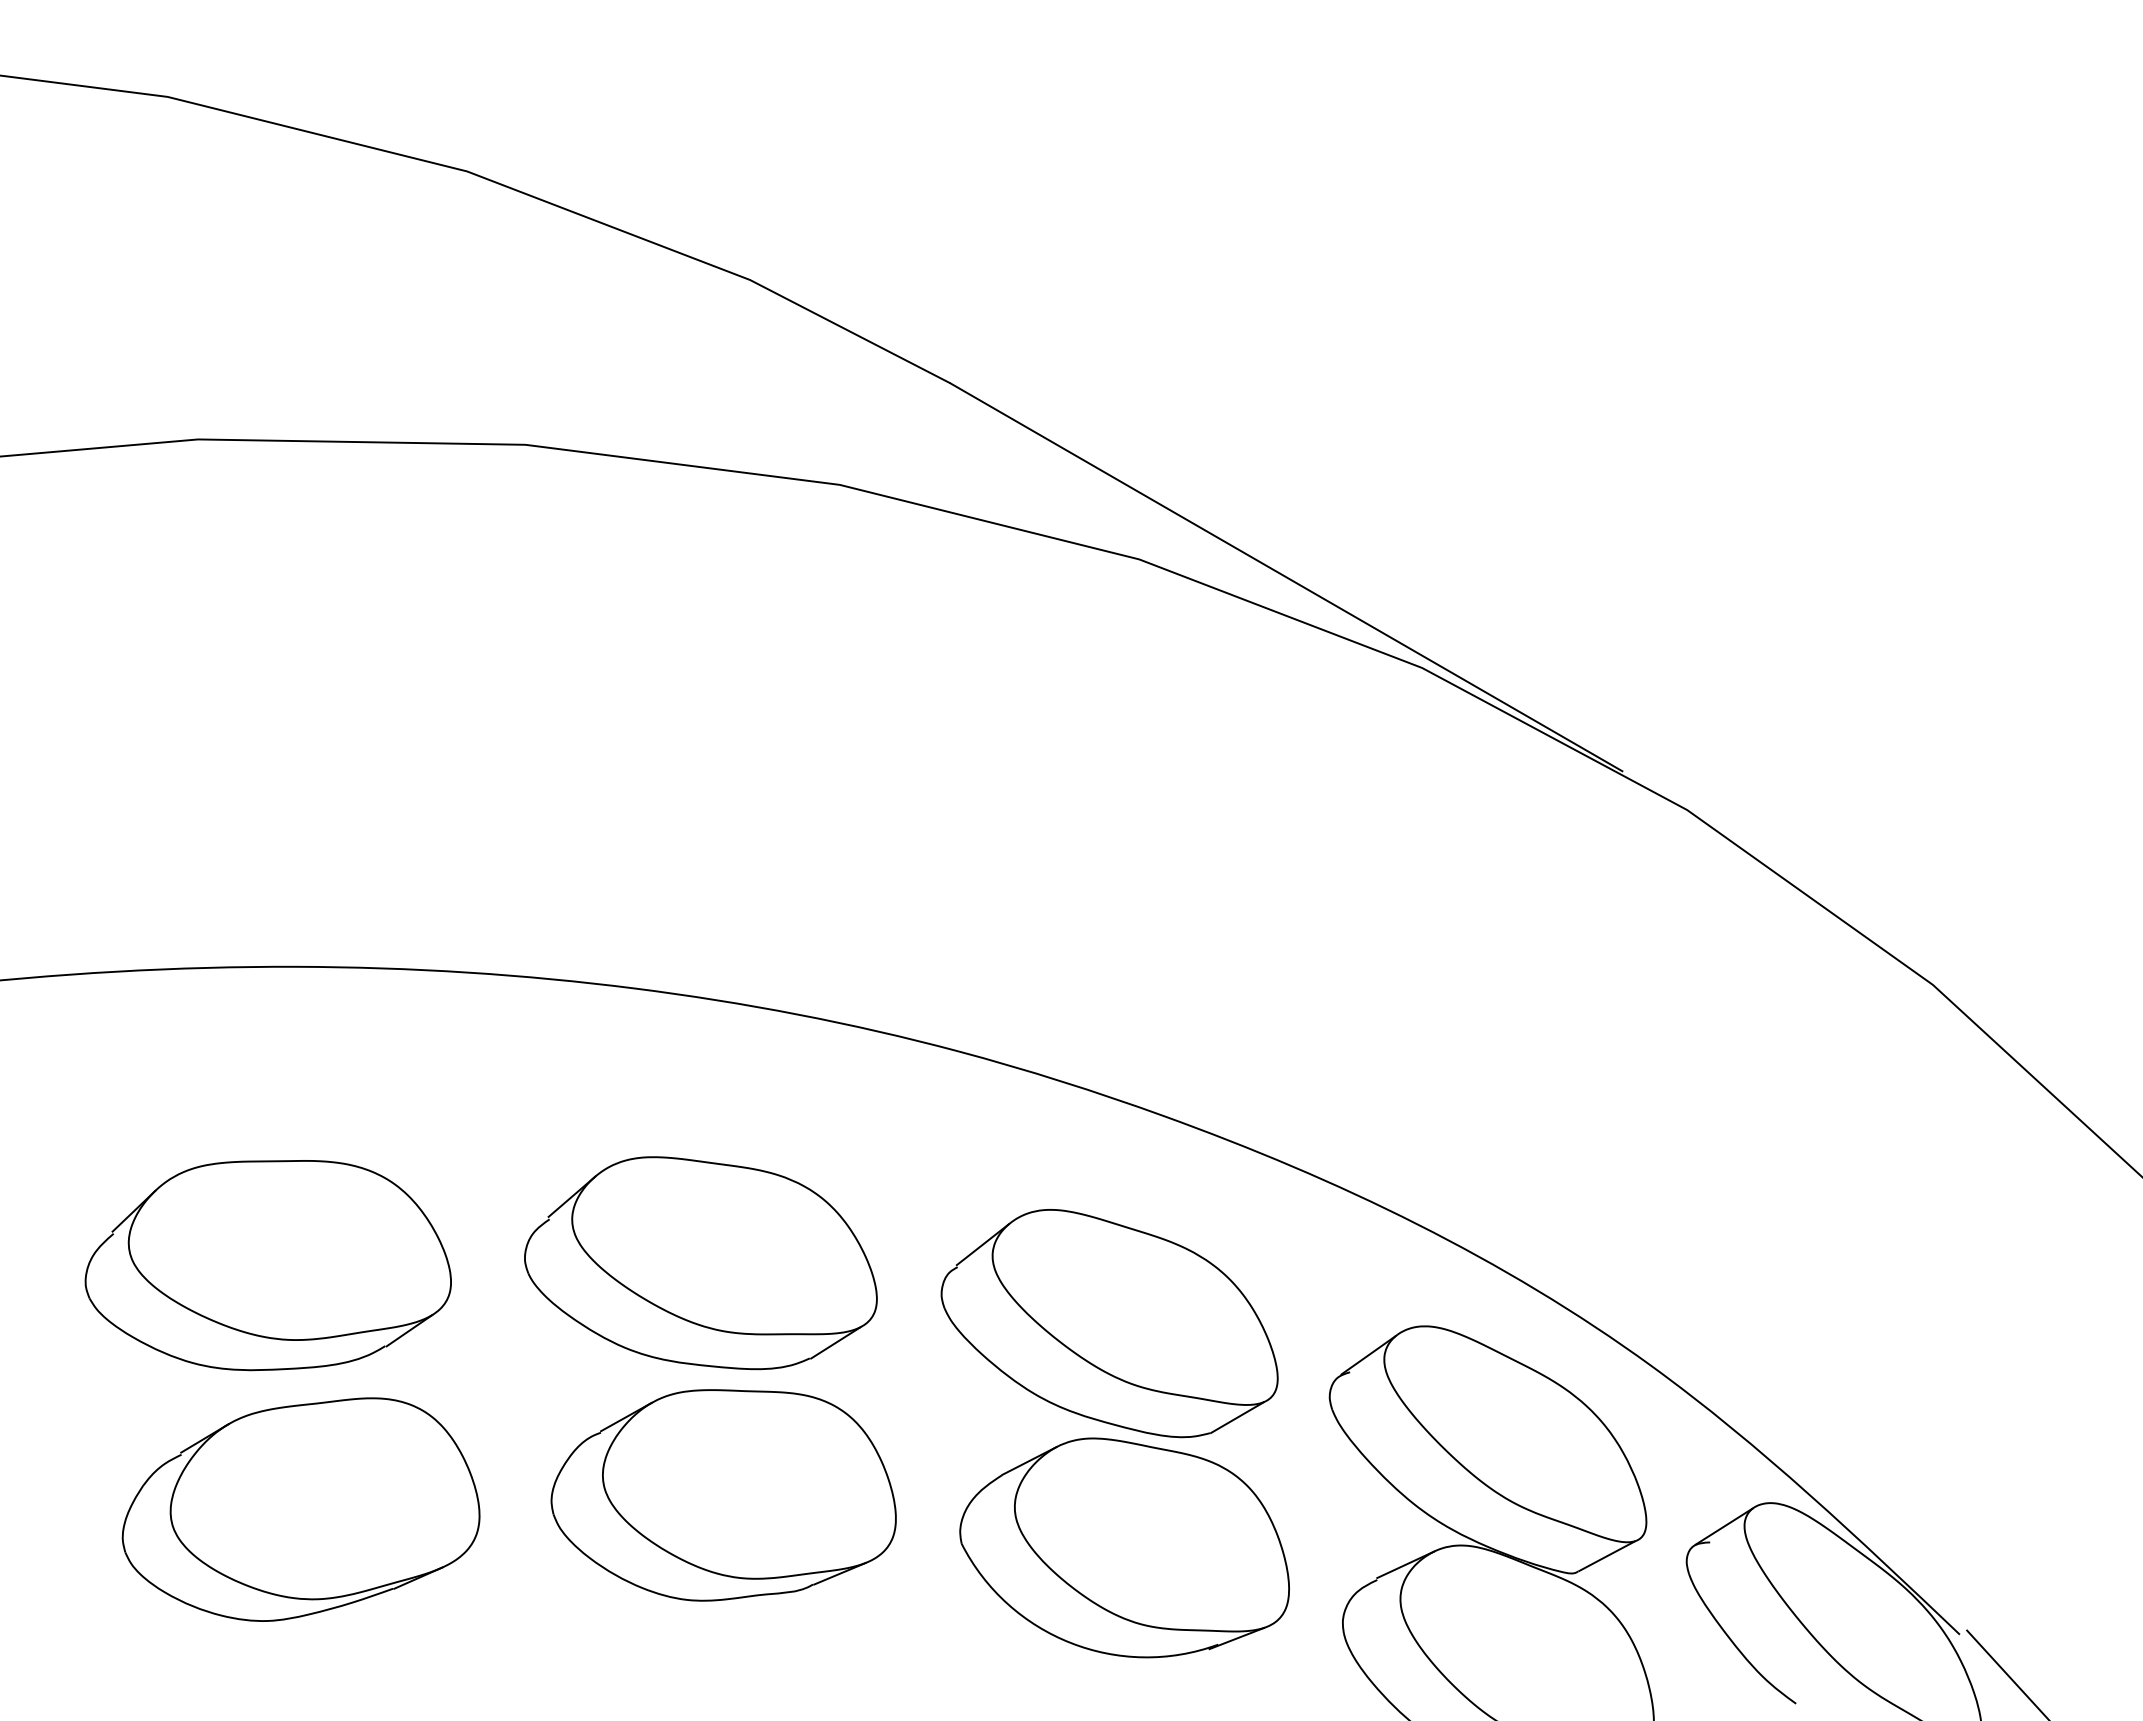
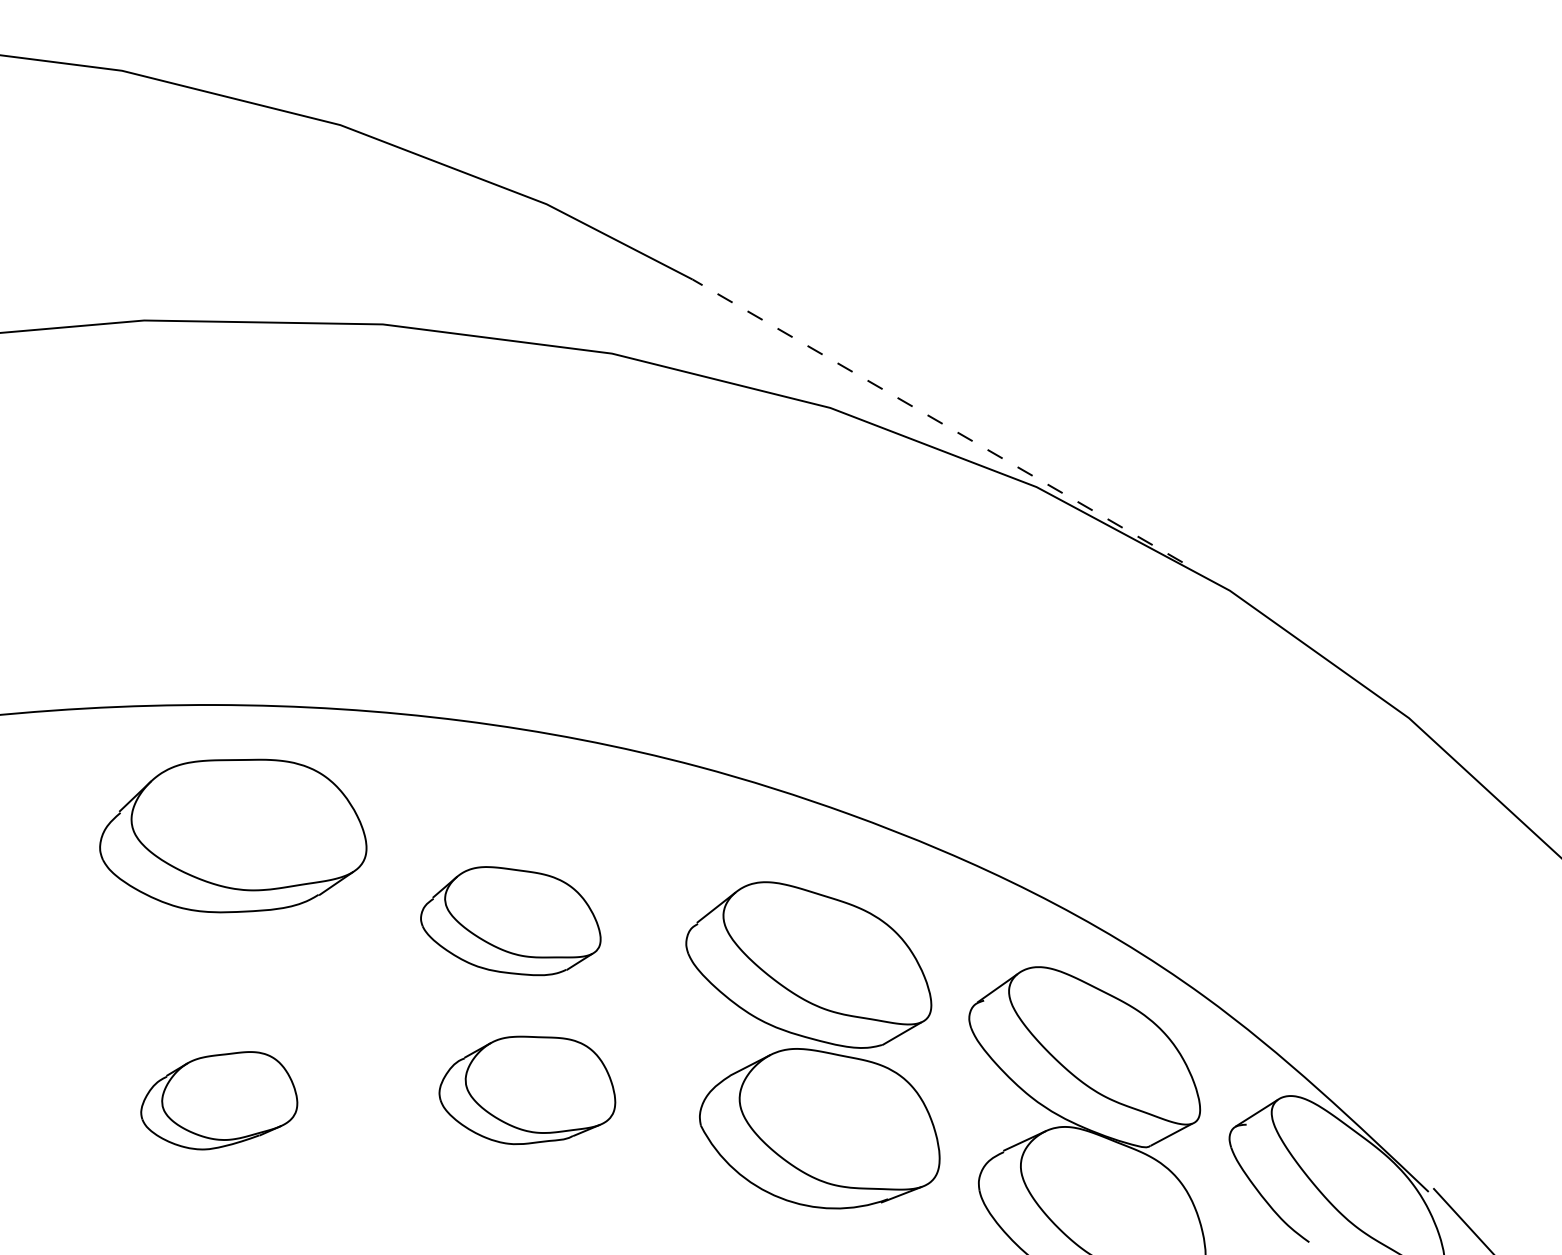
line: (1286, 577) -> (937, 421), solid -> dashed
part: (700, 1263) -> (510, 921), size x0.7
part: (267, 1265) -> (232, 836), moved
part: (723, 1495) -> (527, 1090), size x0.7
part: (300, 1509) -> (218, 1100), size x0.6

